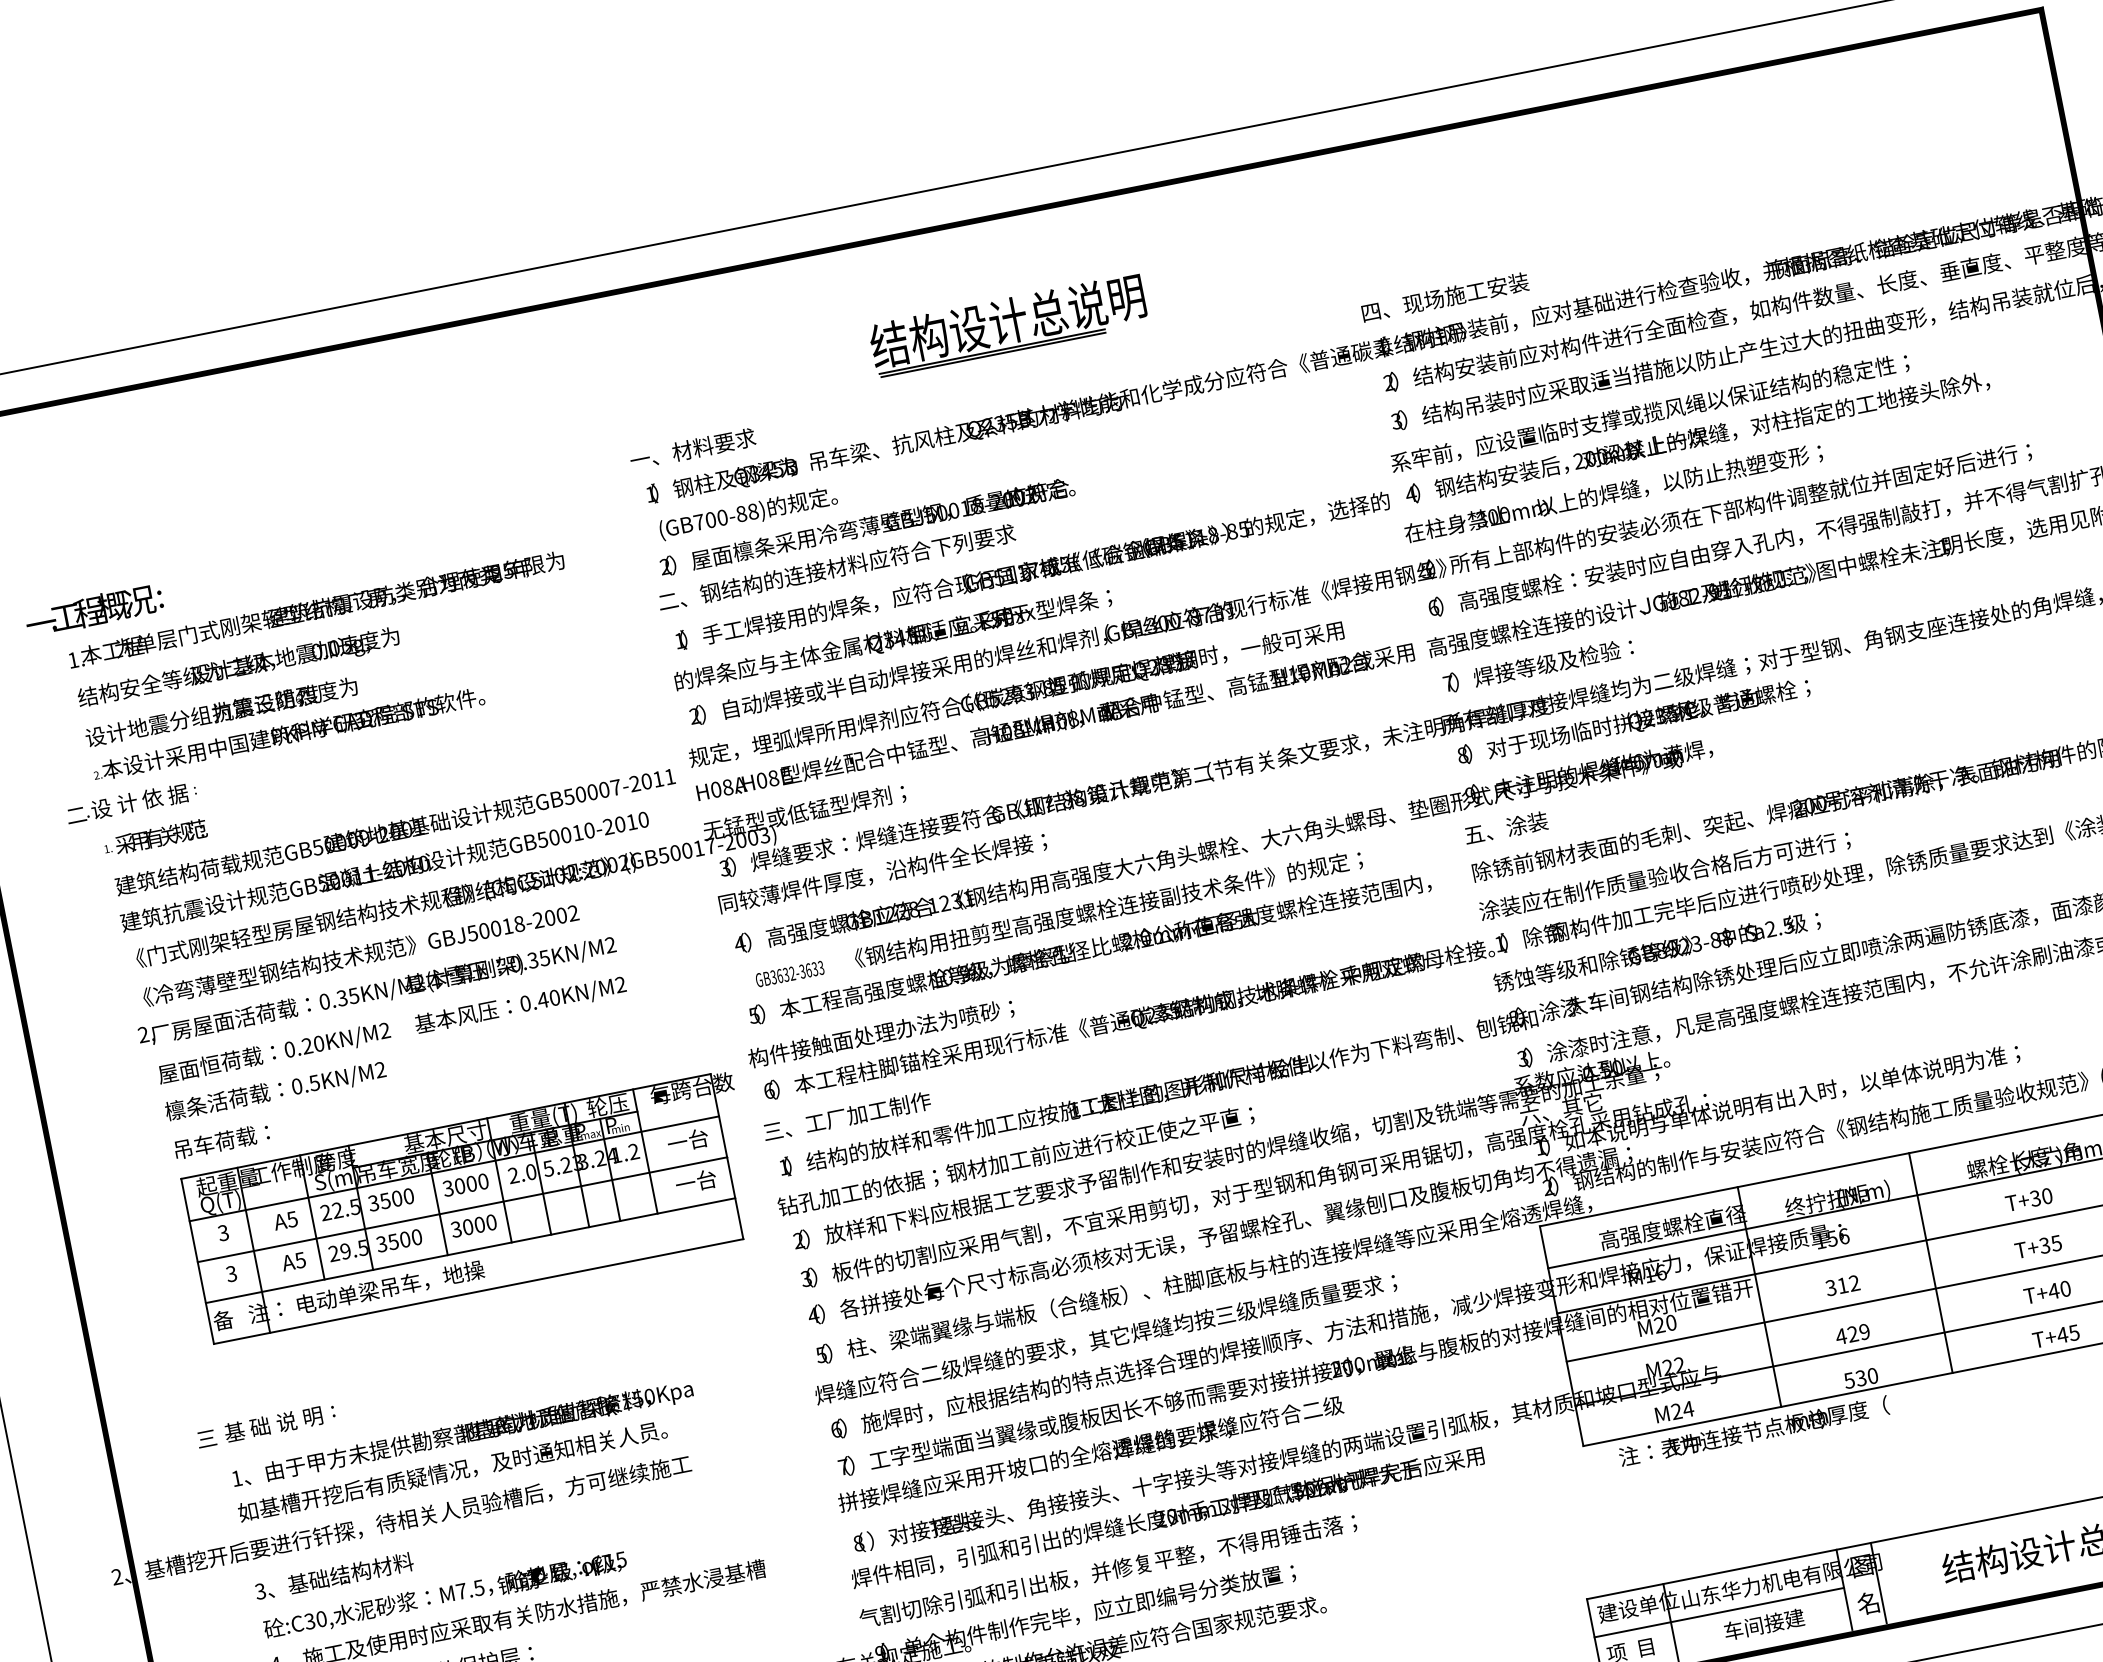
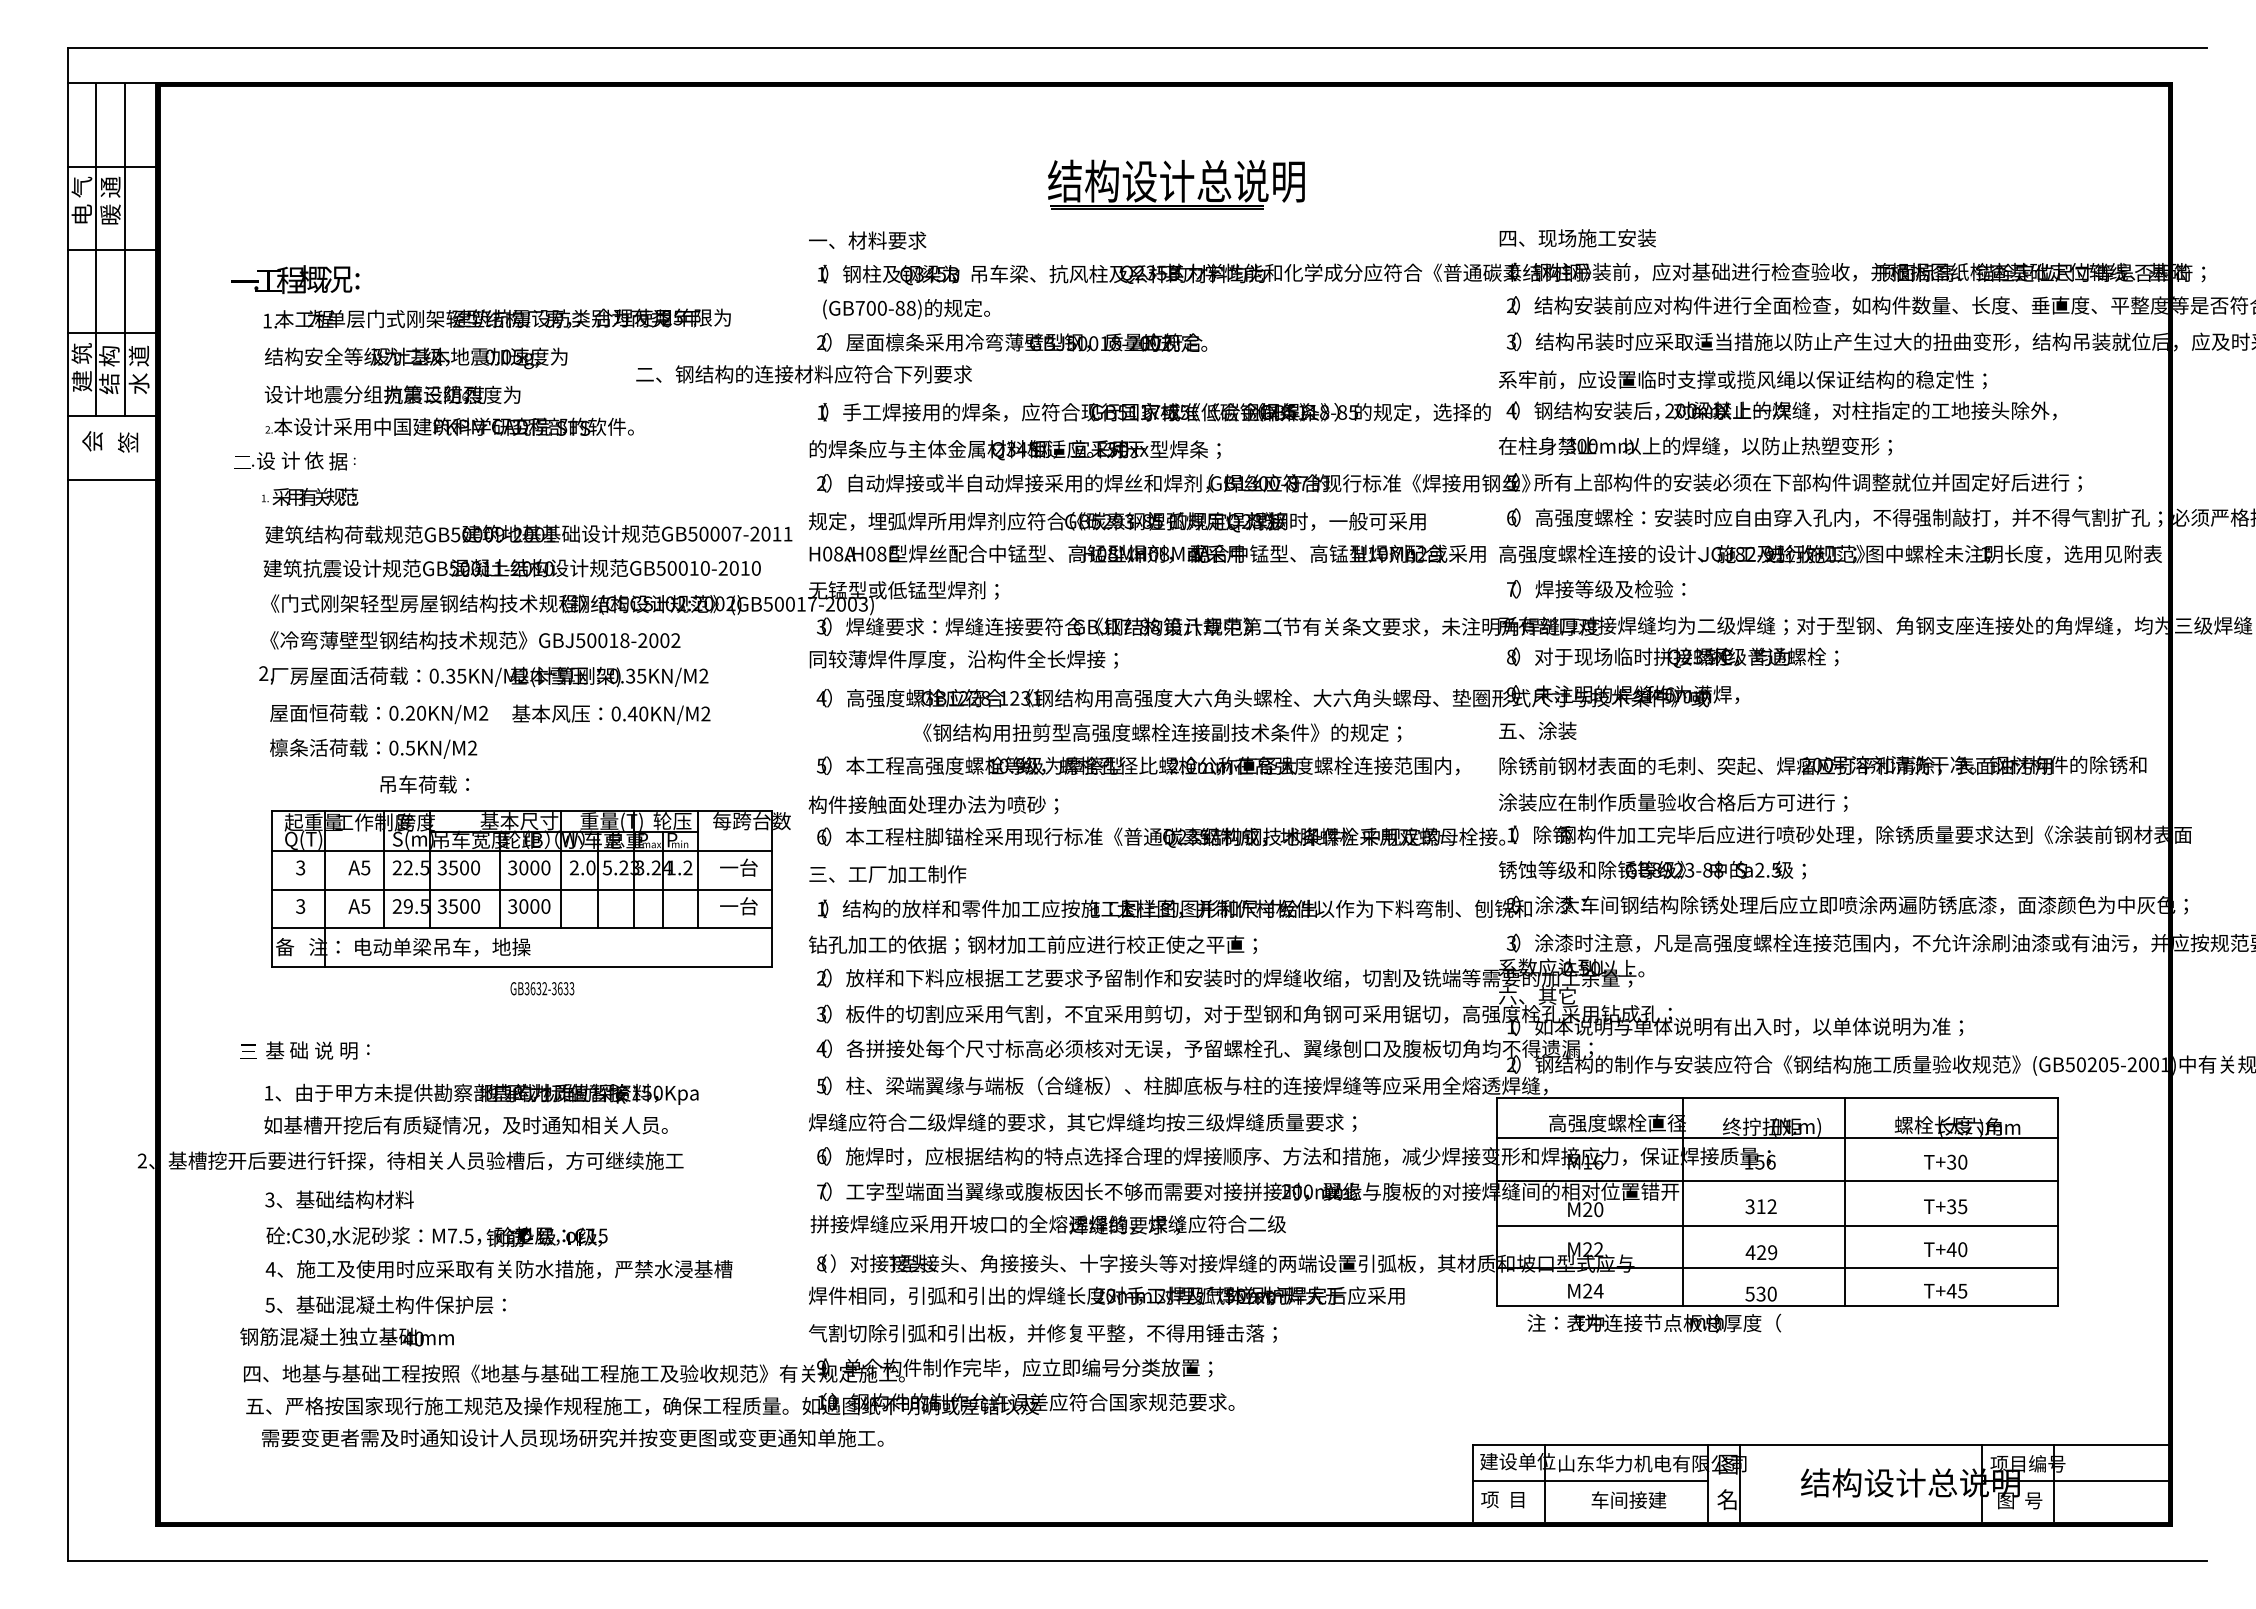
text: (836, 568) -> (803, 374), moved
text: (789, 973) -> (542, 988), moved
text: (221, 1141) -> (424, 784), moved

